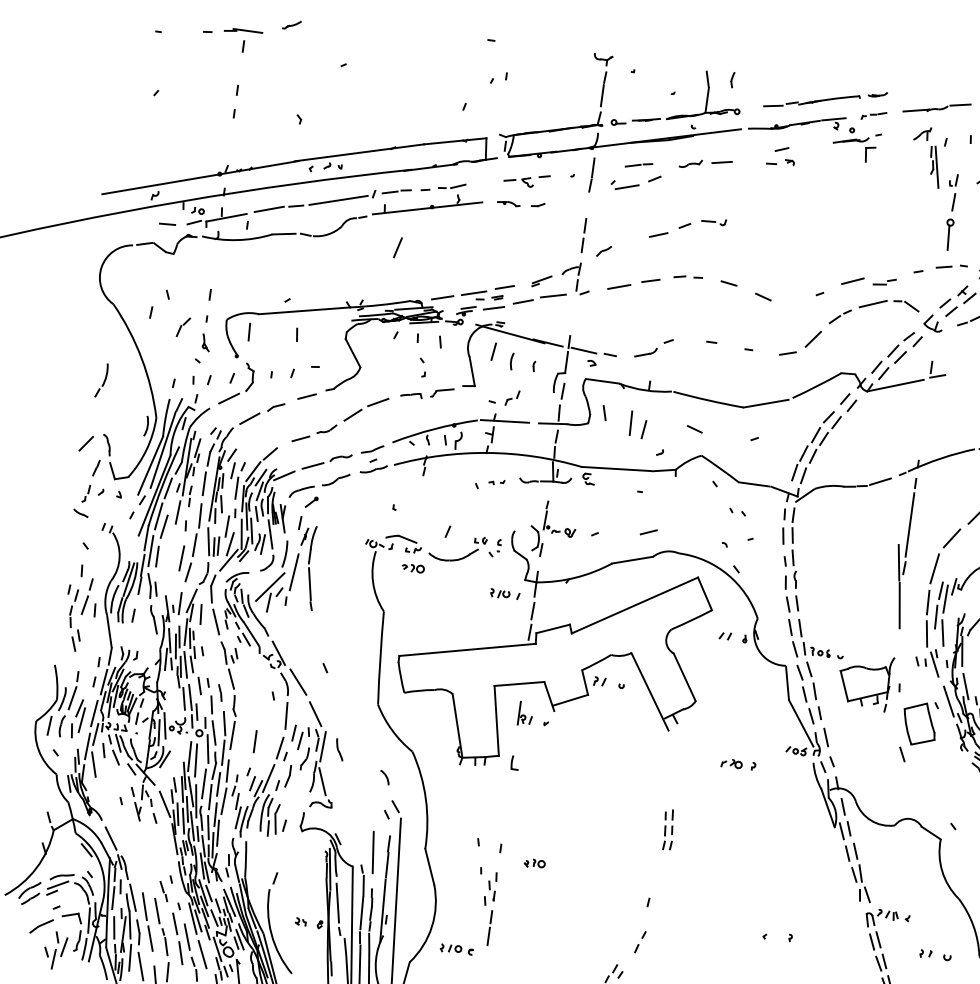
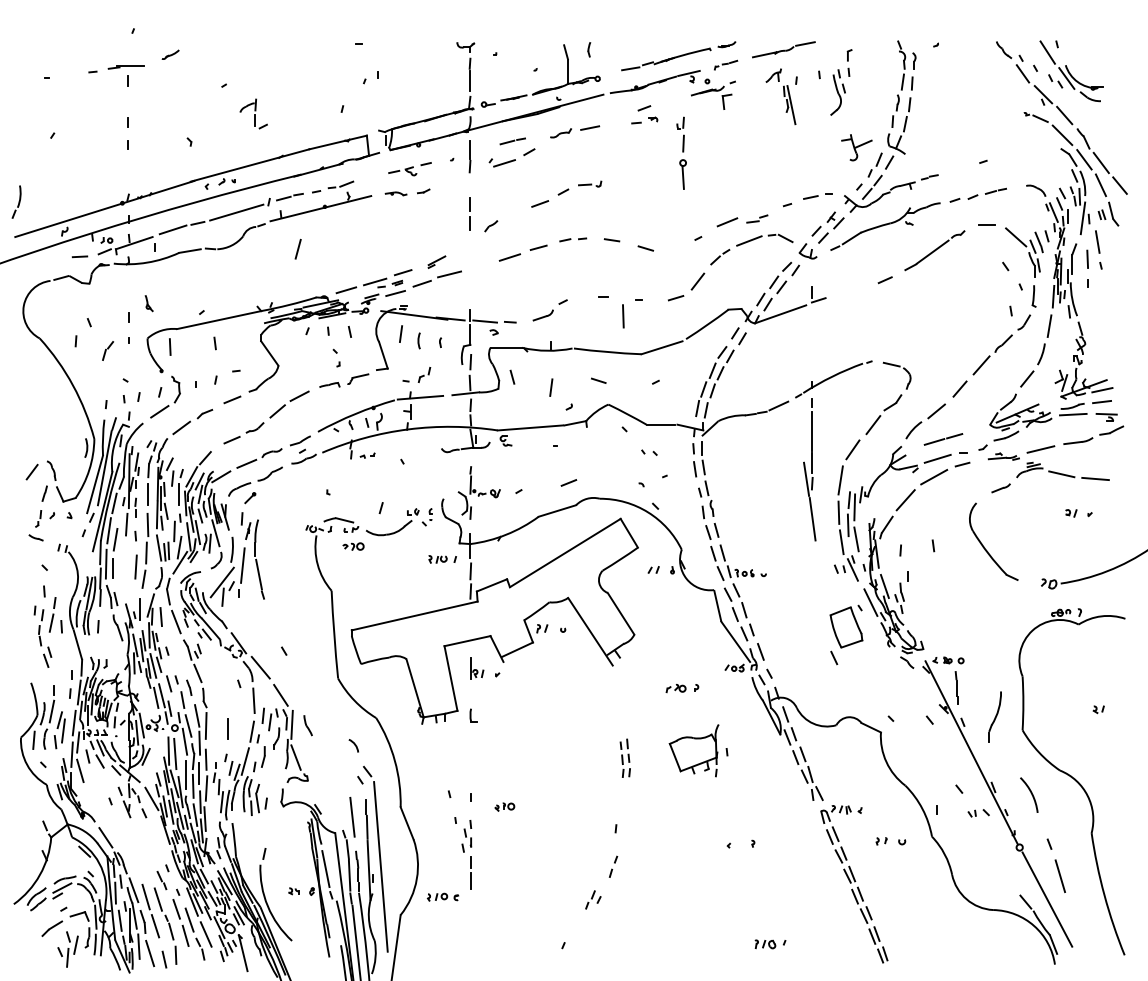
part: (950, 211) -> (681, 152), moved
part: (576, 277) -> (253, 113), moved
part: (205, 342) -> (148, 303), moved
part: (101, 379) -> (16, 201), moved
line: (631, 423) -> (623, 316), moved
part: (496, 482) -> (367, 455), moved
part: (869, 682) -> (698, 750), moved

